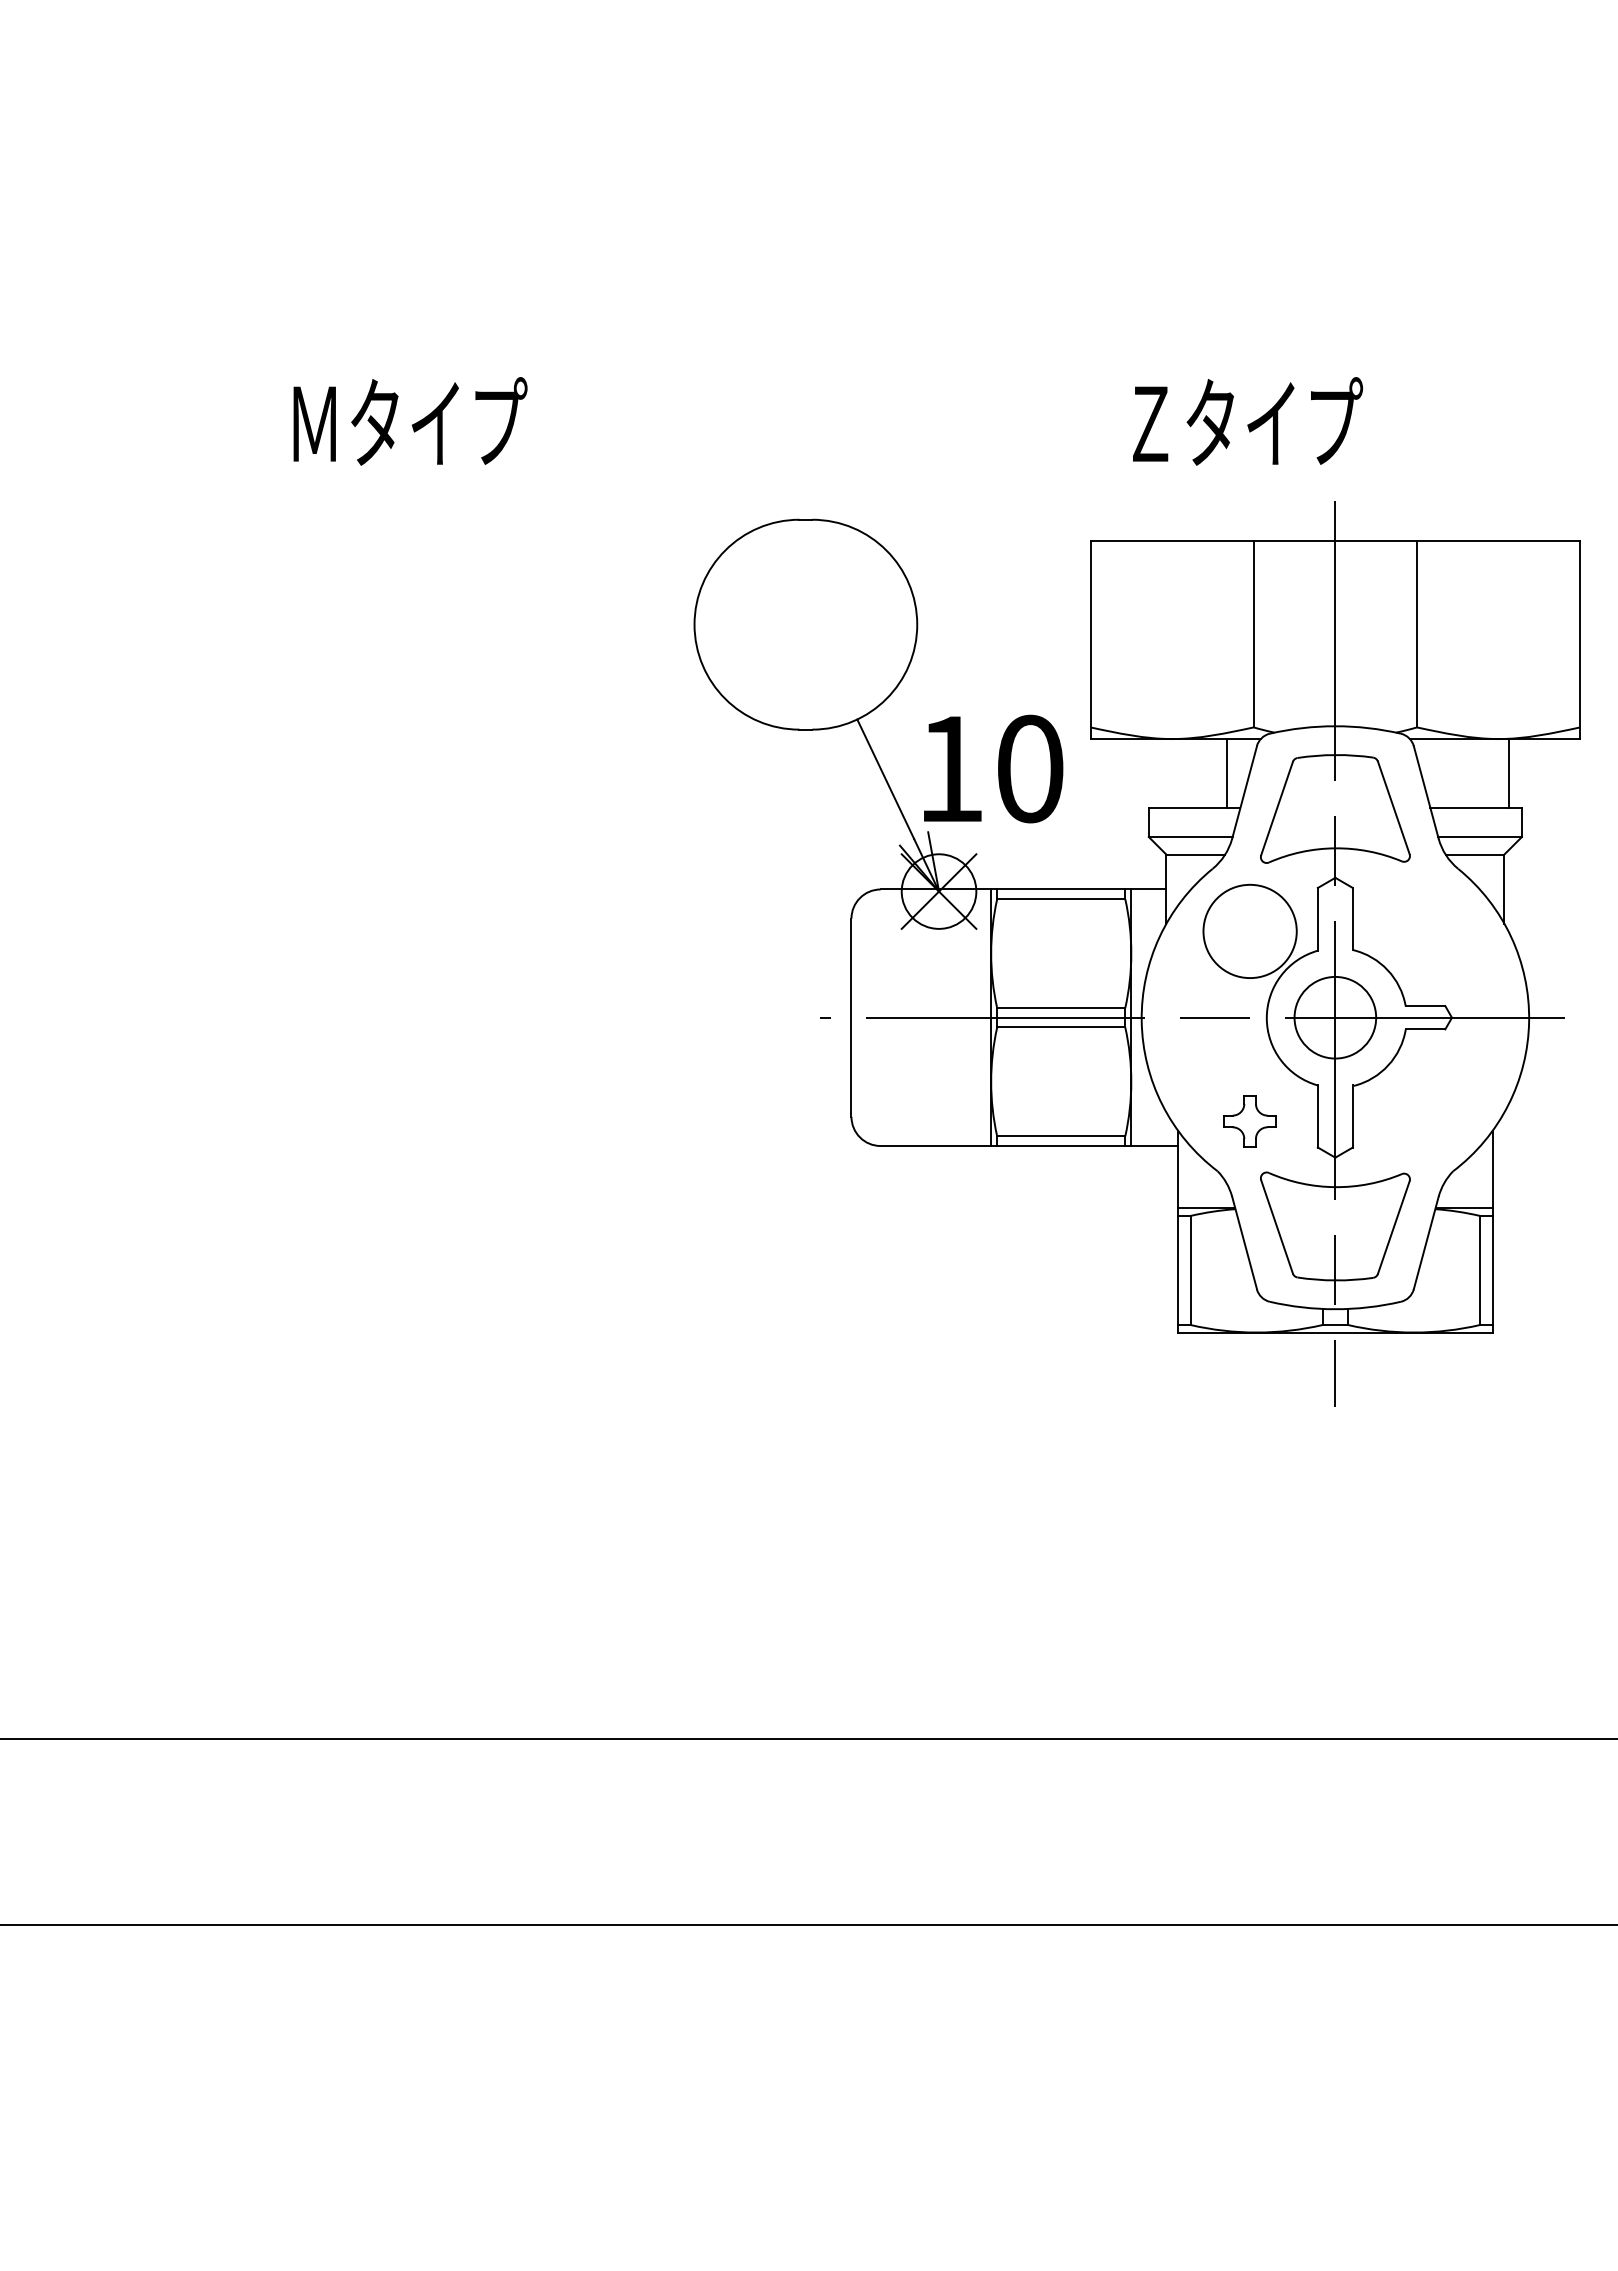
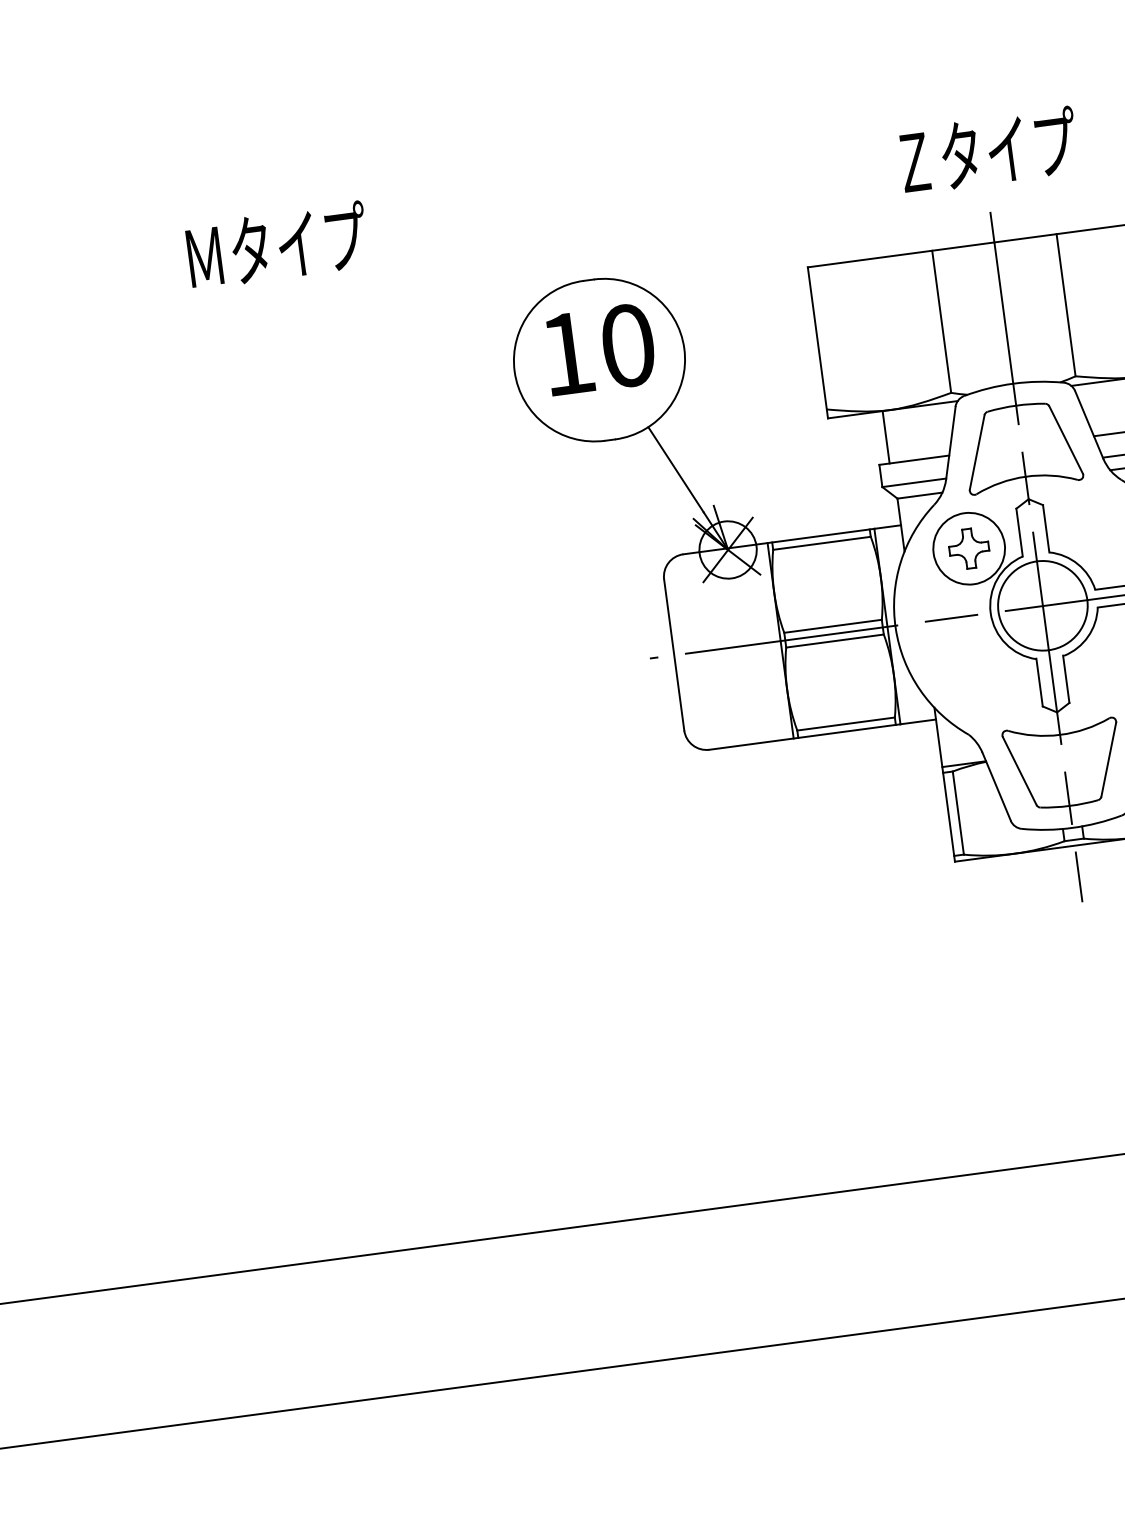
text: (1247, 421) -> (988, 150), moved
text: (993, 768) -> (600, 349), moved
line: (1227, 773) -> (886, 437), moved
circle: (1335, 1017) -> (1042, 605), size x1.43
part: (1249, 1121) -> (968, 548), moved

